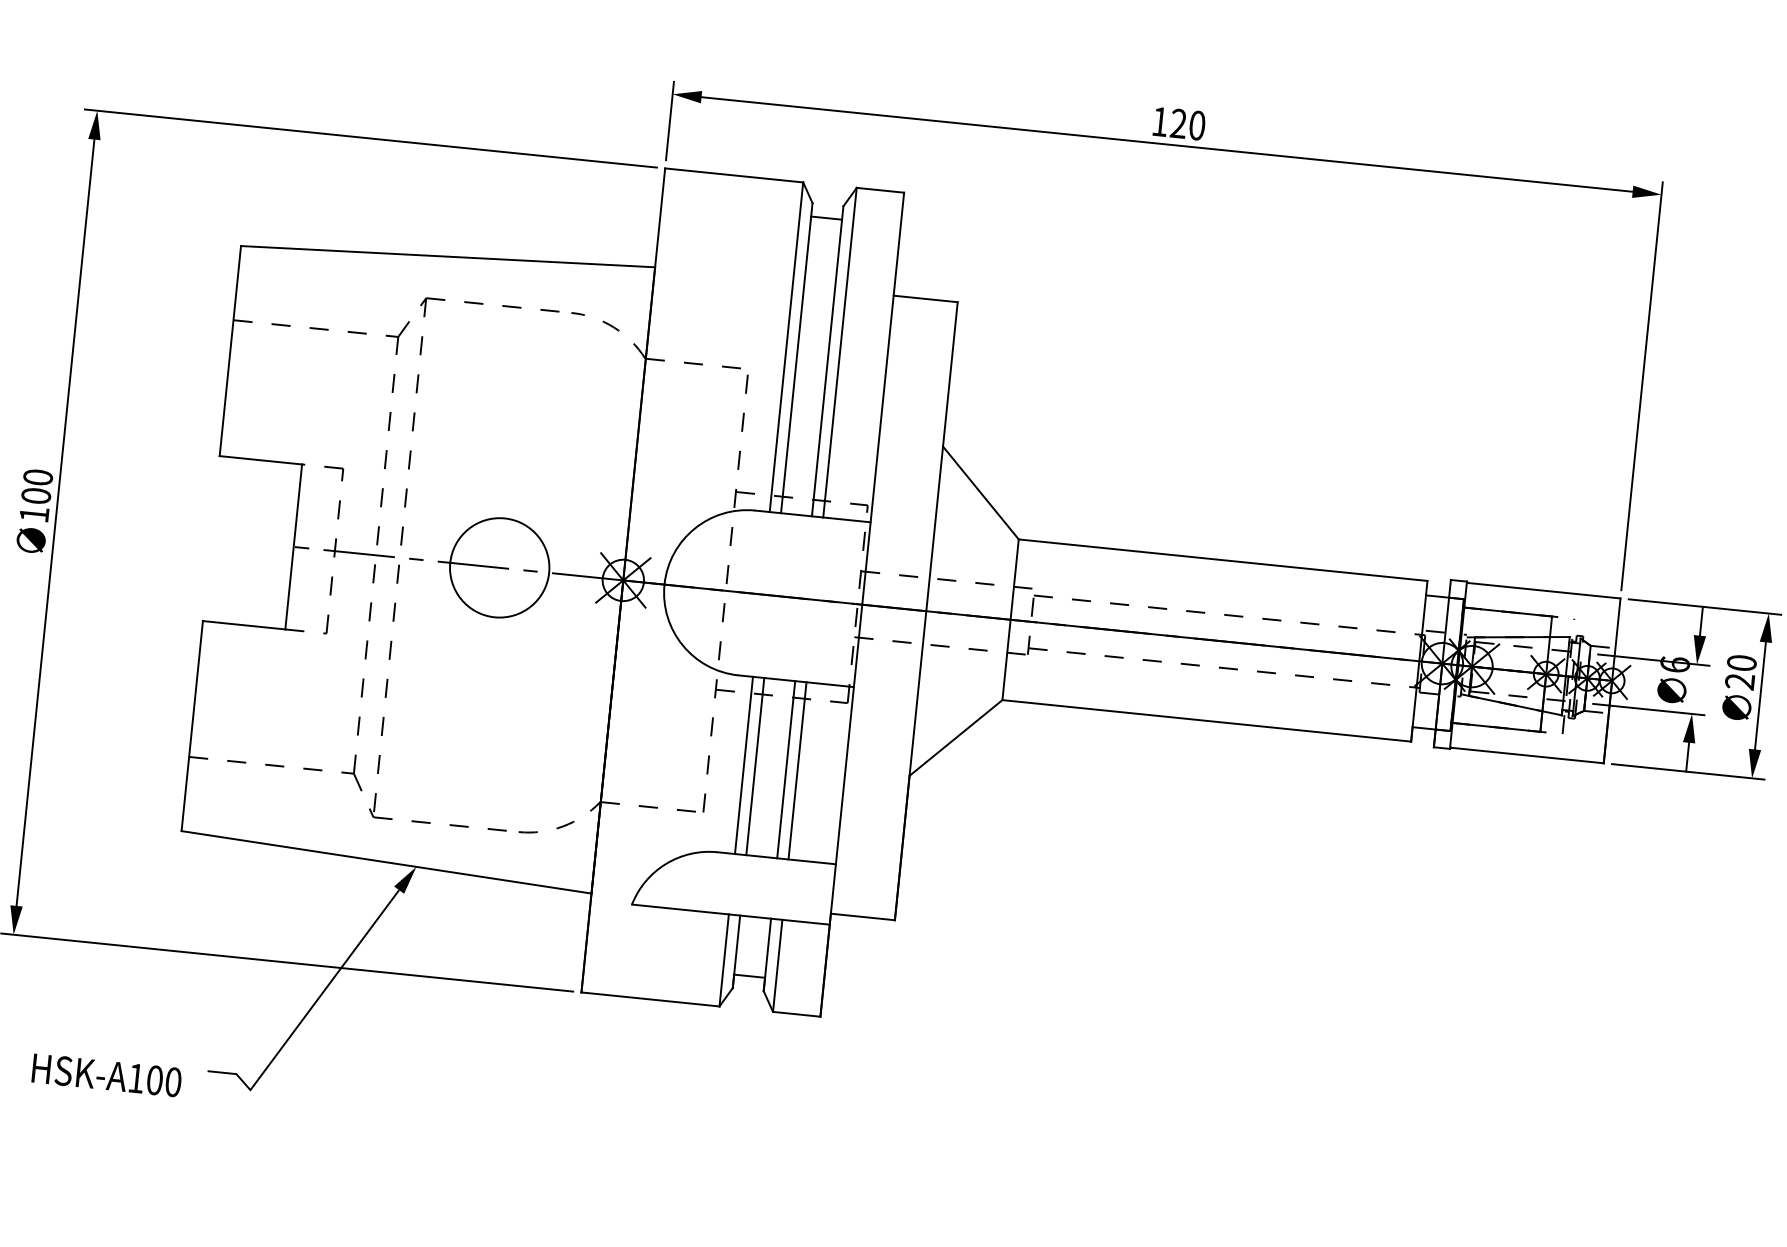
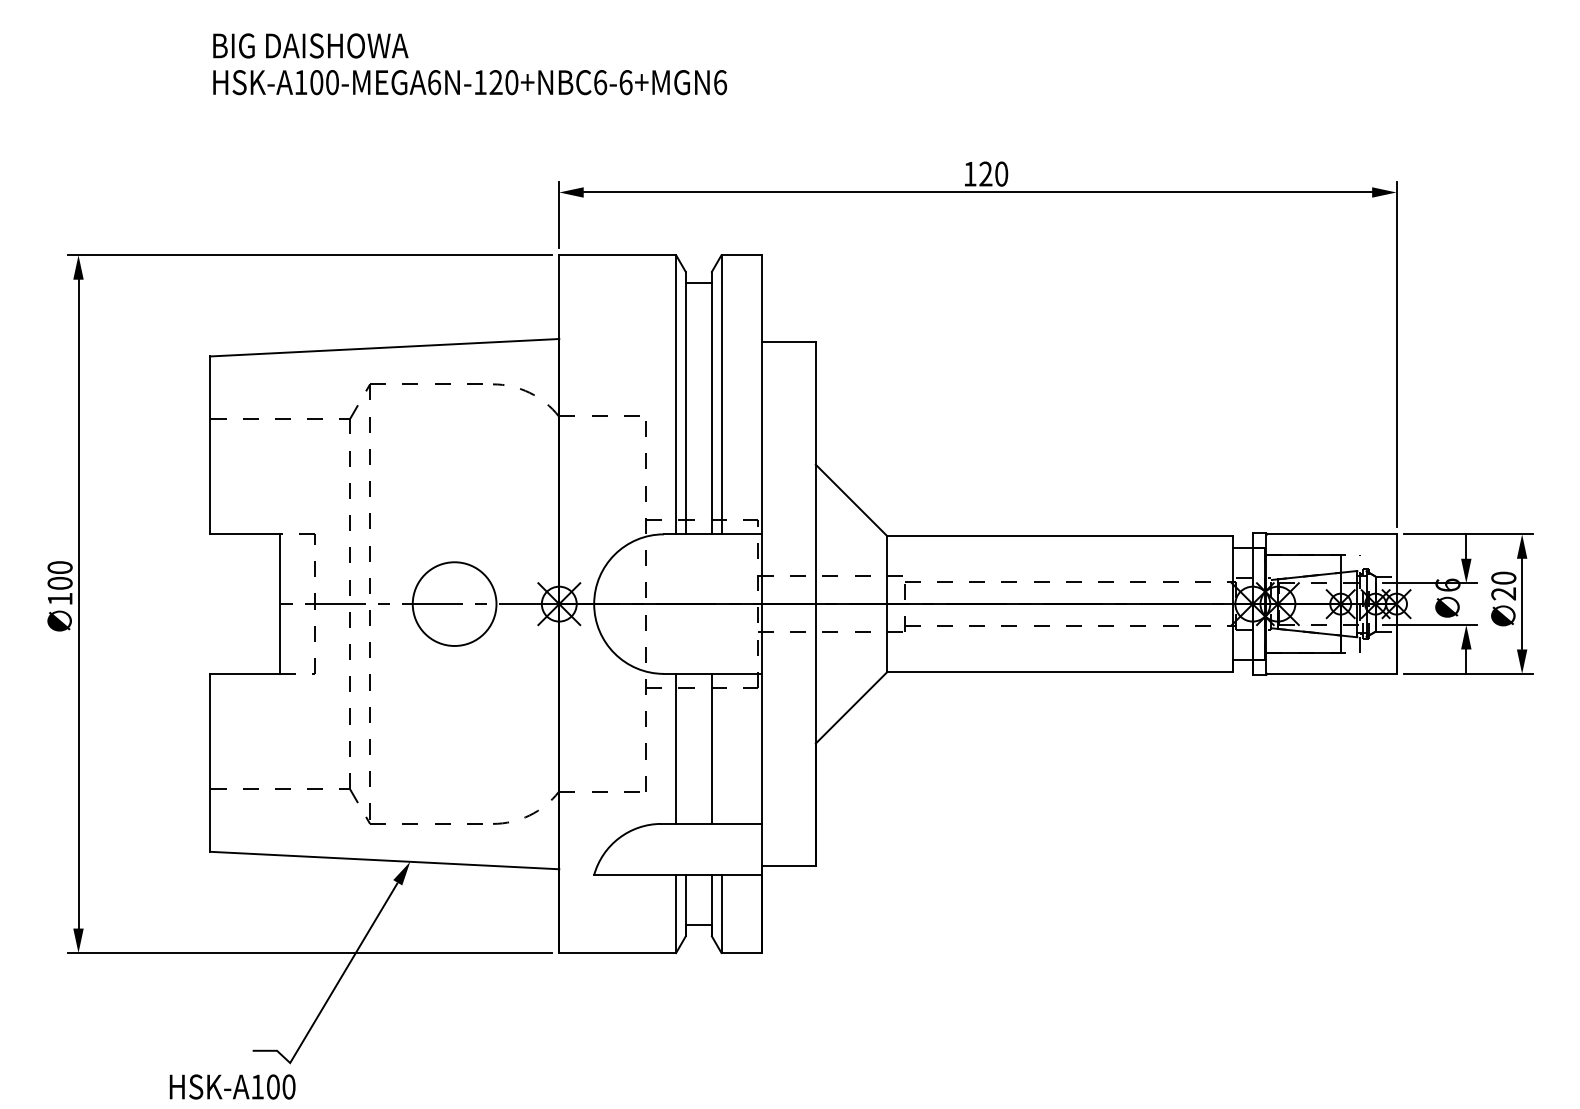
line: (755, 766) -> (685, 748), removed
line: (797, 770) -> (721, 748), removed
text: (106, 1074) -> (232, 1086), moved

